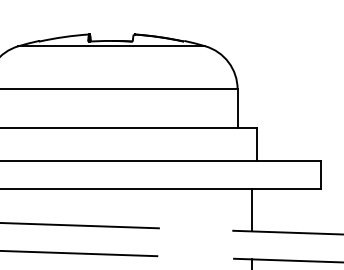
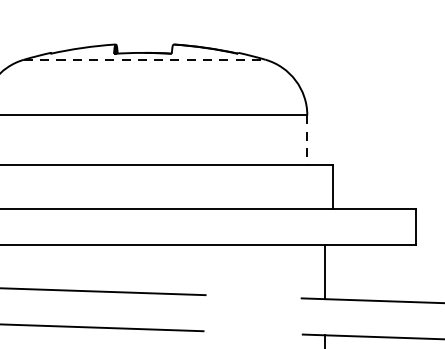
line: (112, 46) -> (145, 60), solid -> dashed
line: (237, 109) -> (307, 141), solid -> dashed

